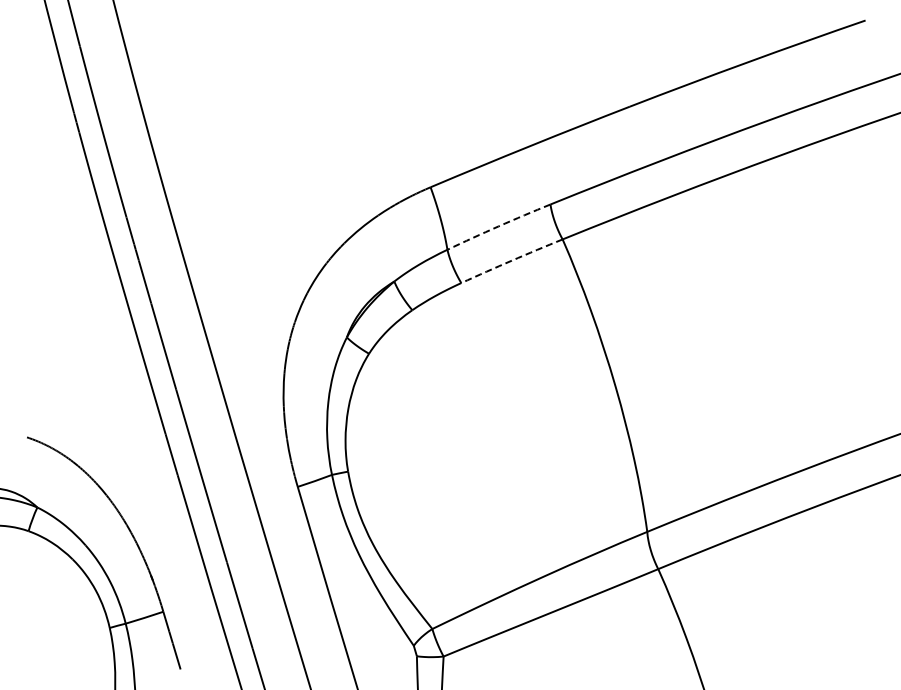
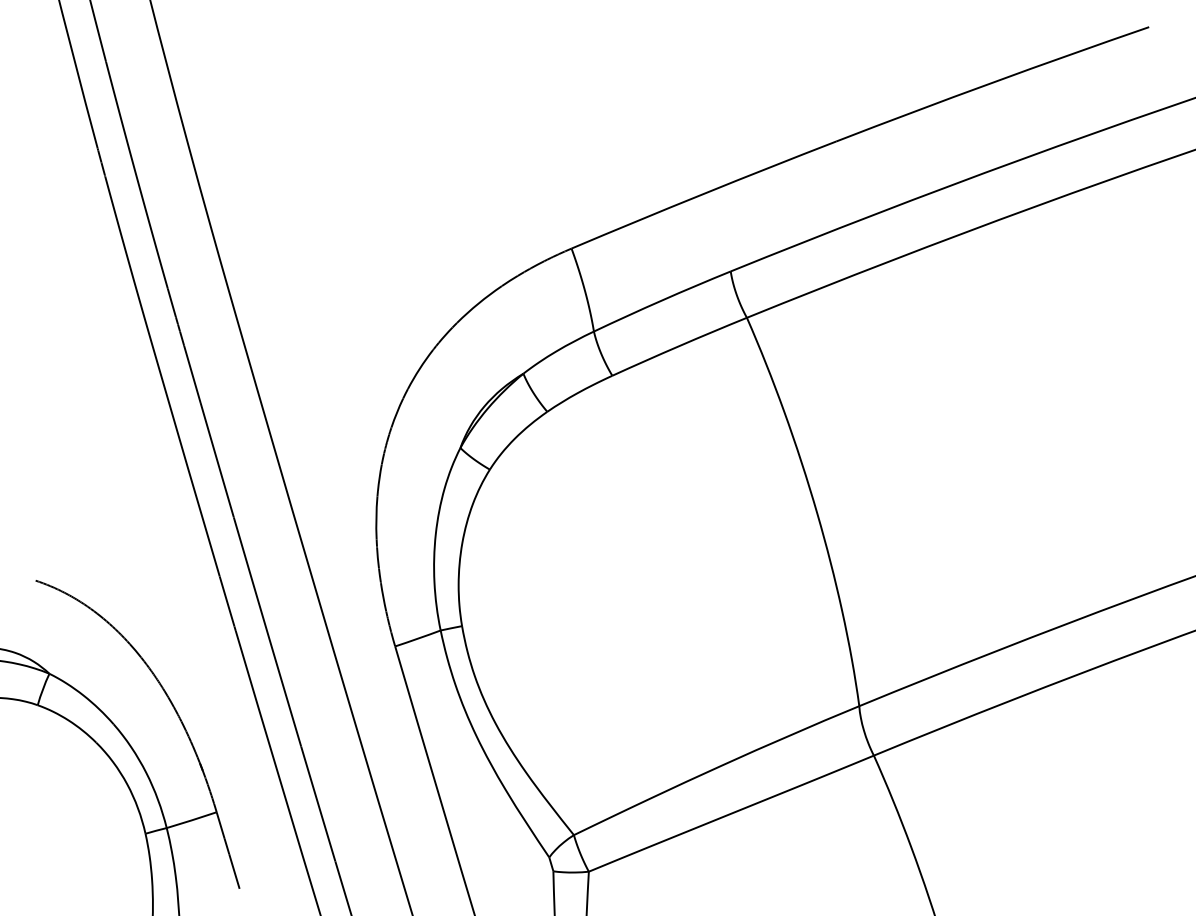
arc: (498, 226) -> (661, 300), dashed -> solid
arc: (511, 260) -> (679, 345), dashed -> solid

